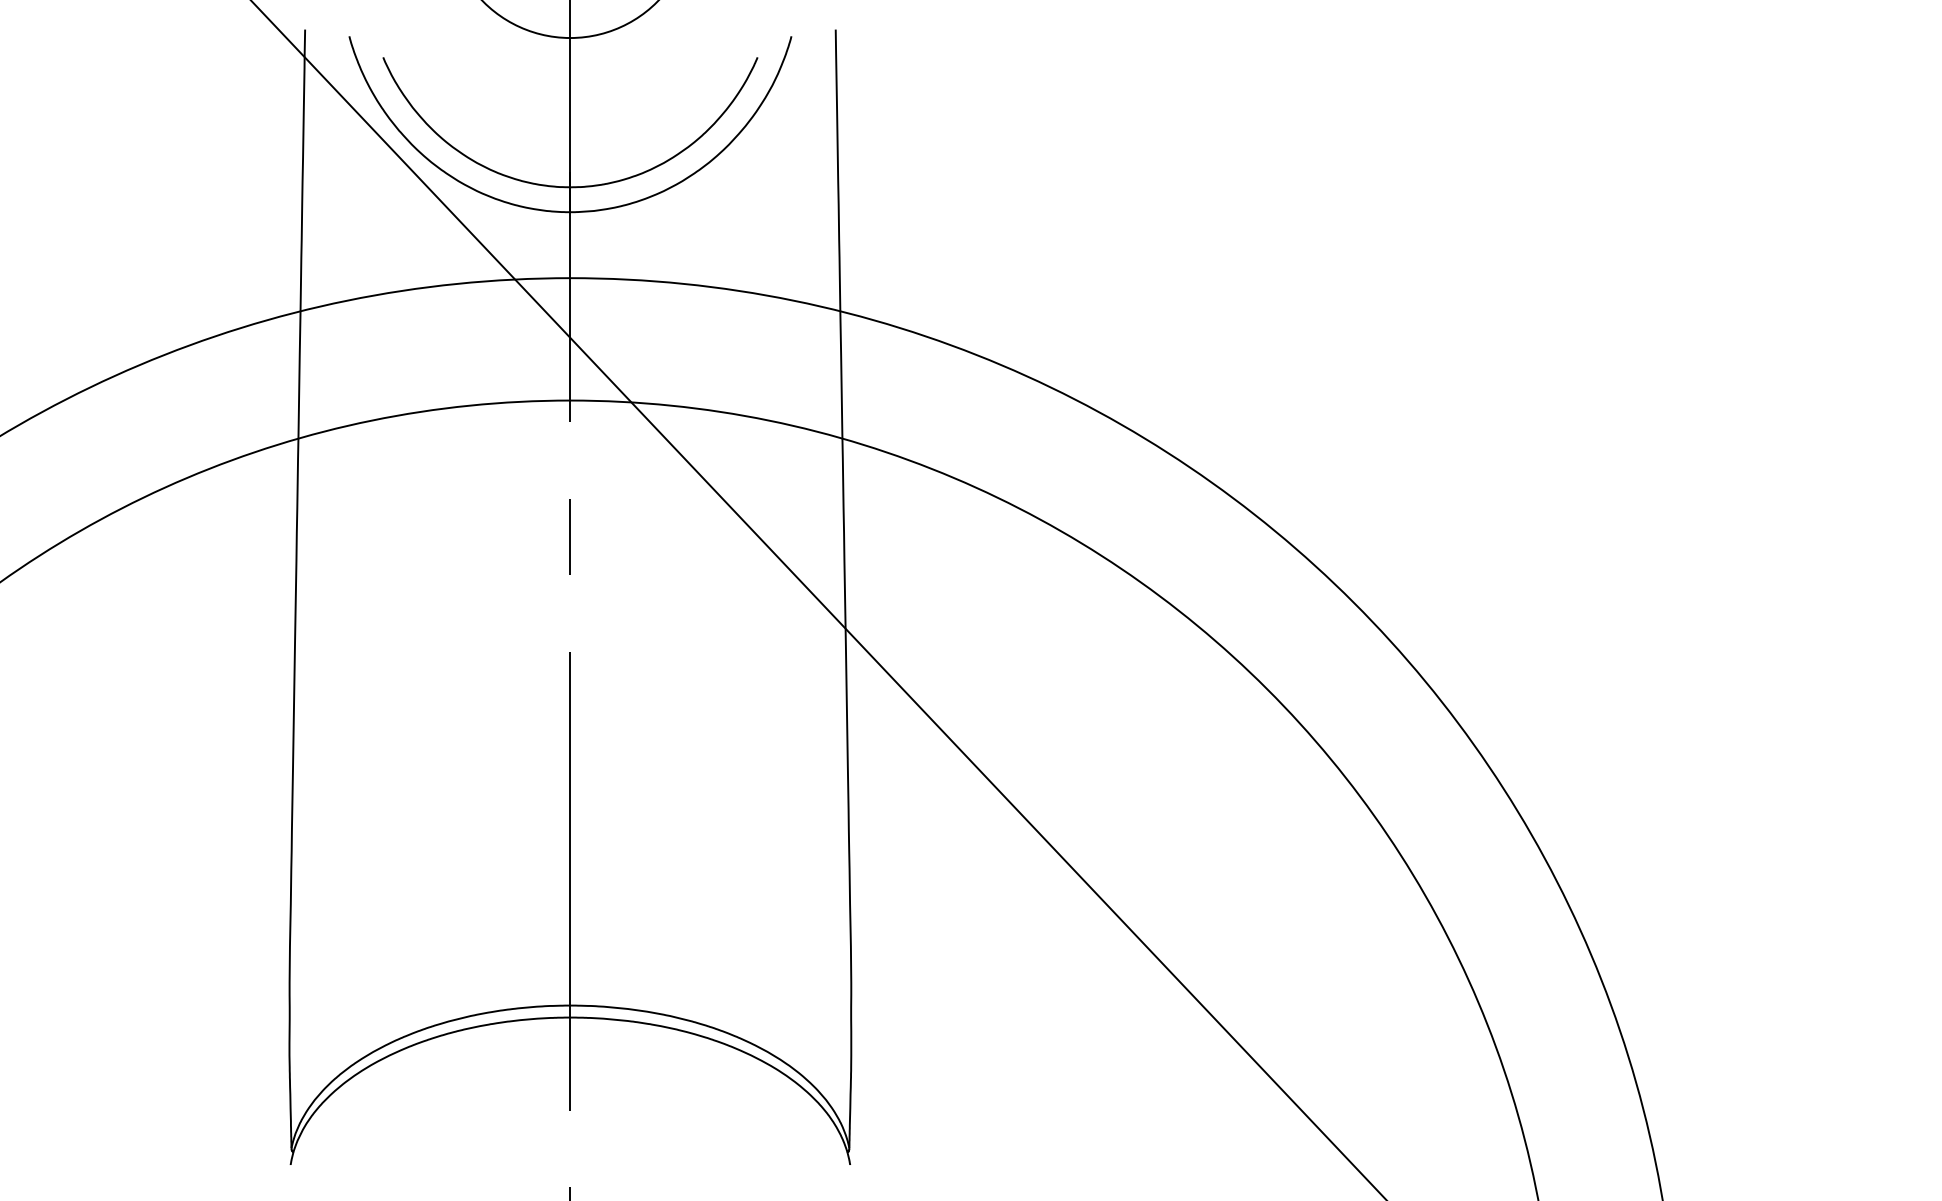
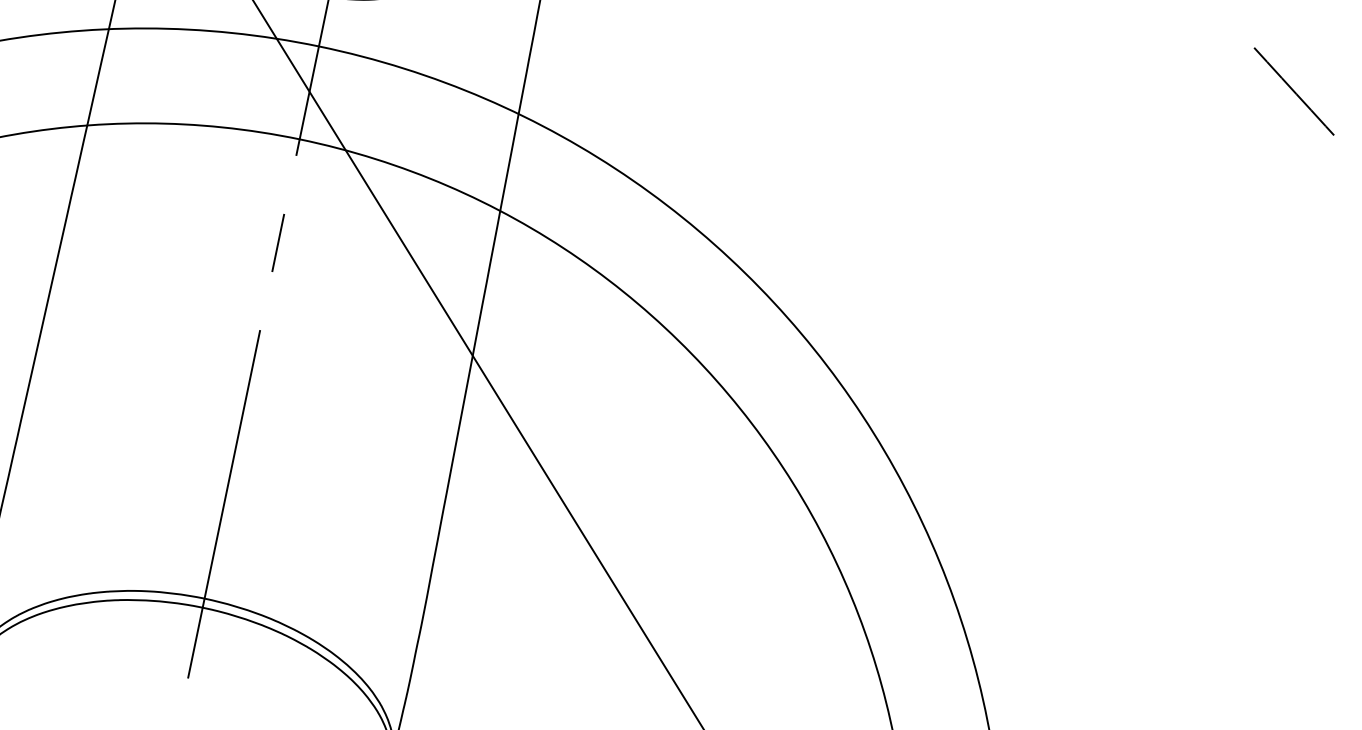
line: (1813, 79) -> (1293, 91), added

